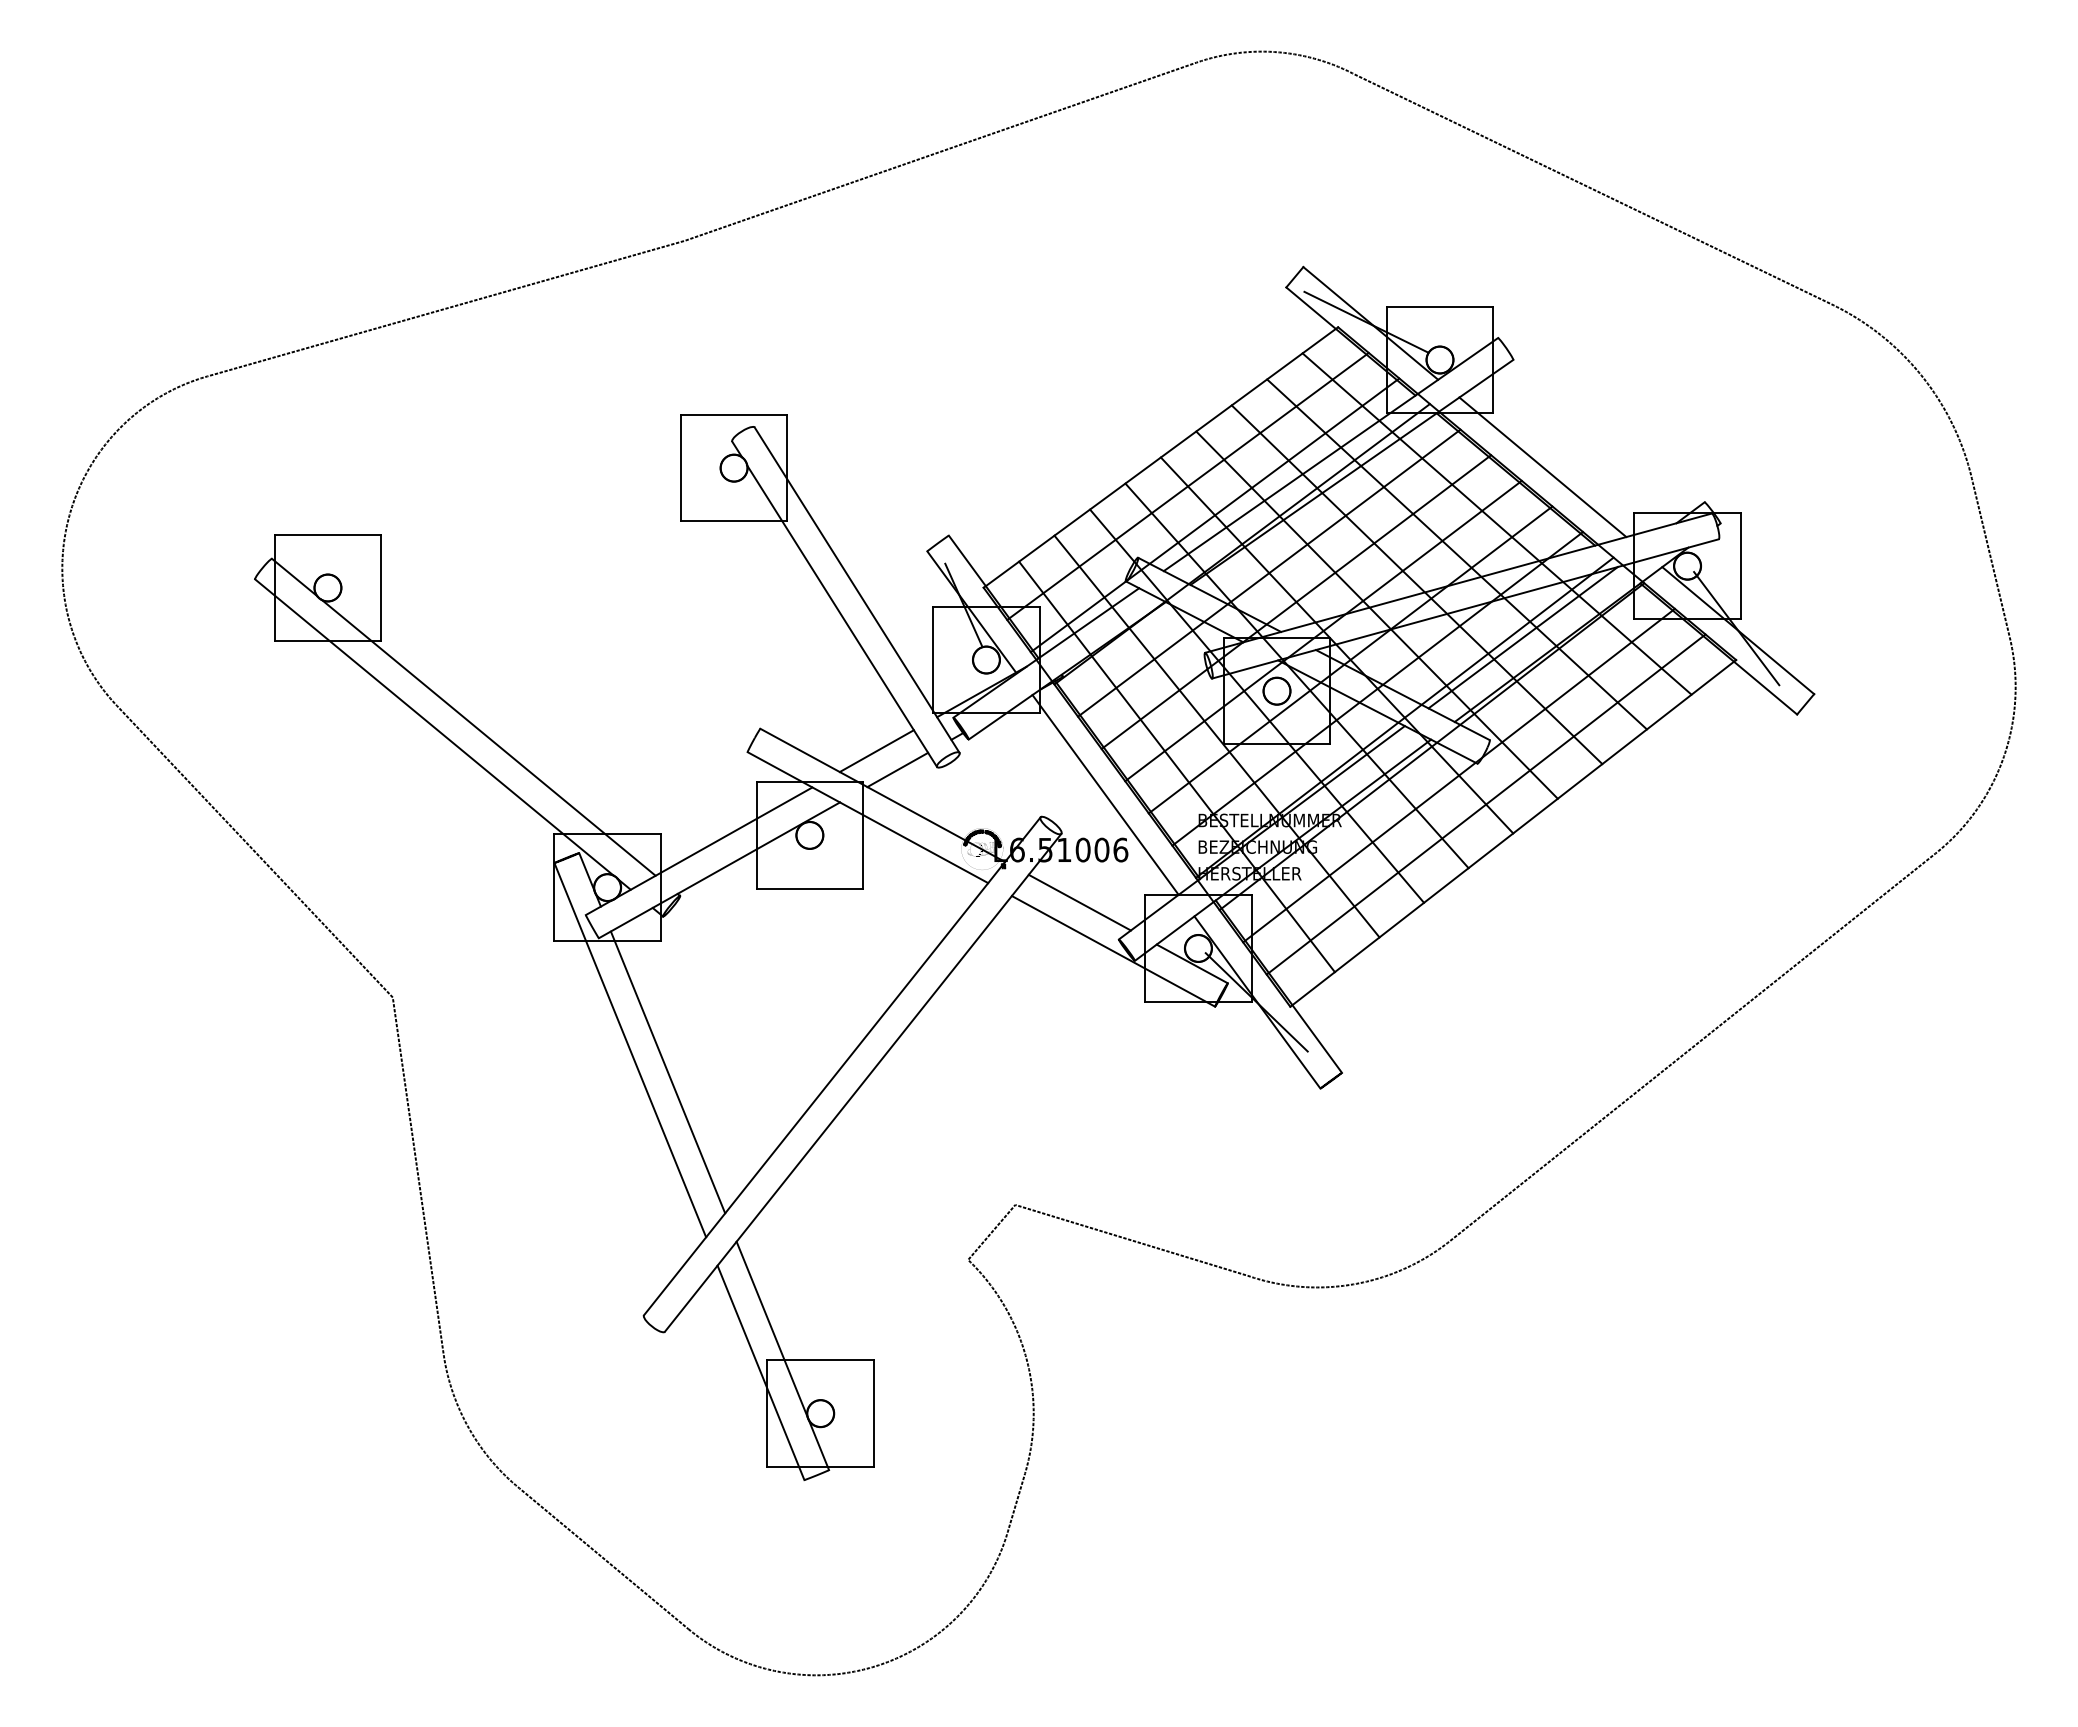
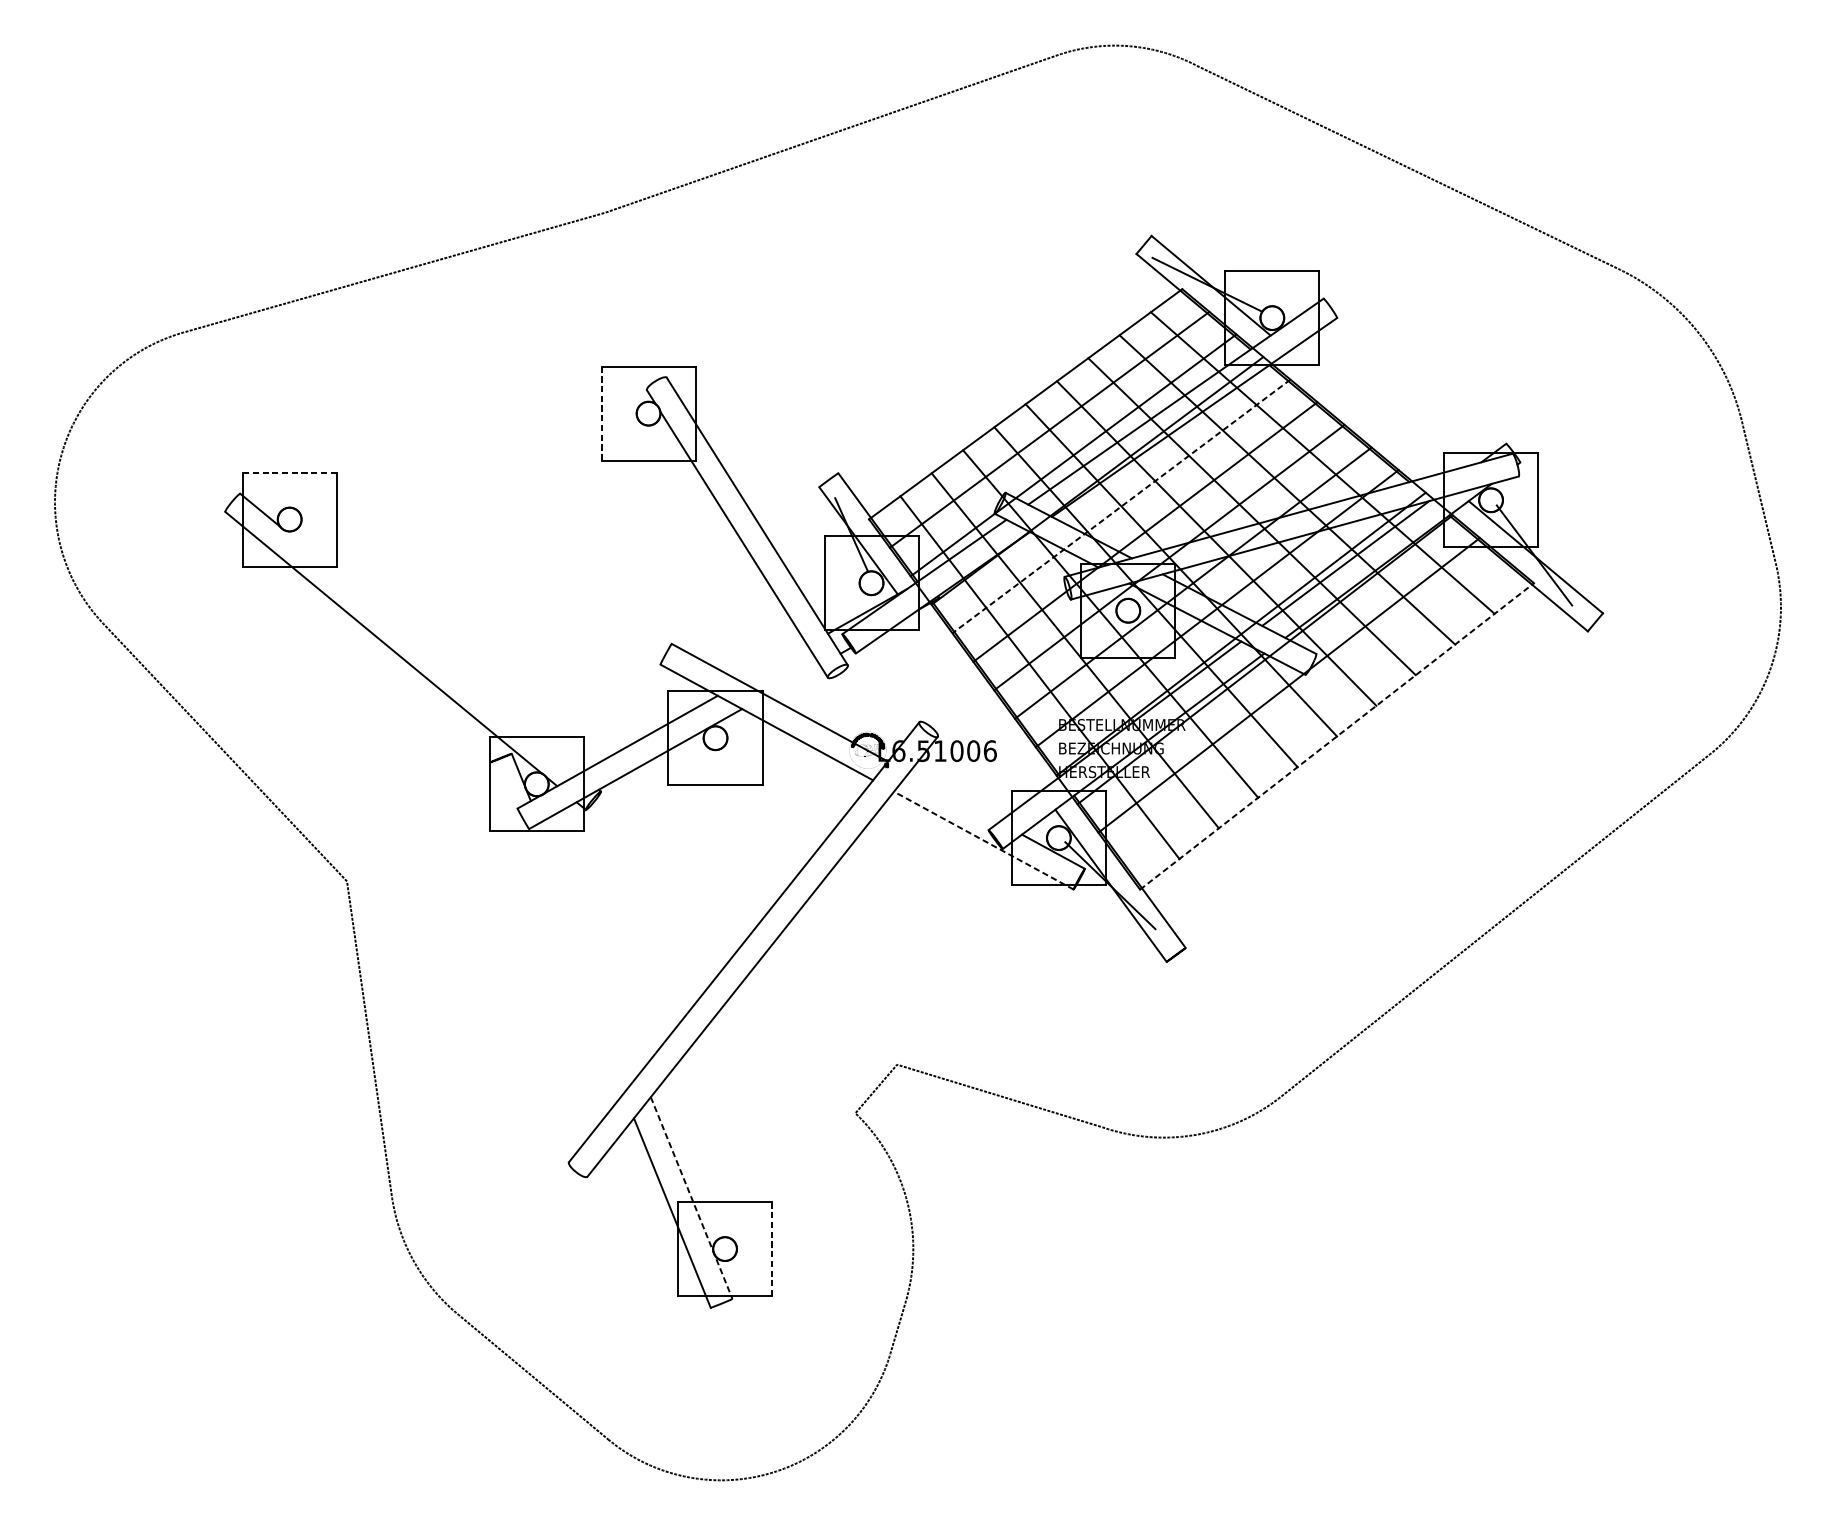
line: (1542, 467) -> (1362, 413), removed
line: (680, 468) -> (601, 413), solid -> dashed
line: (327, 534) -> (289, 472), solid -> dashed
line: (1268, 573) -> (1120, 506), solid -> dashed
line: (488, 737) -> (431, 651), removed
line: (876, 751) -> (774, 664), removed
line: (897, 769) -> (792, 679), removed
line: (1105, 794) -> (976, 702), removed
line: (1485, 804) -> (1312, 710), removed
line: (1513, 833) -> (1337, 736), solid -> dashed
line: (1079, 902) -> (953, 797), removed
line: (1113, 951) -> (983, 840), solid -> dashed
line: (630, 1050) -> (557, 928), removed
line: (667, 1072) -> (589, 947), removed
line: (783, 1356) -> (692, 1198), solid -> dashed
line: (873, 1413) -> (771, 1248), solid -> dashed

